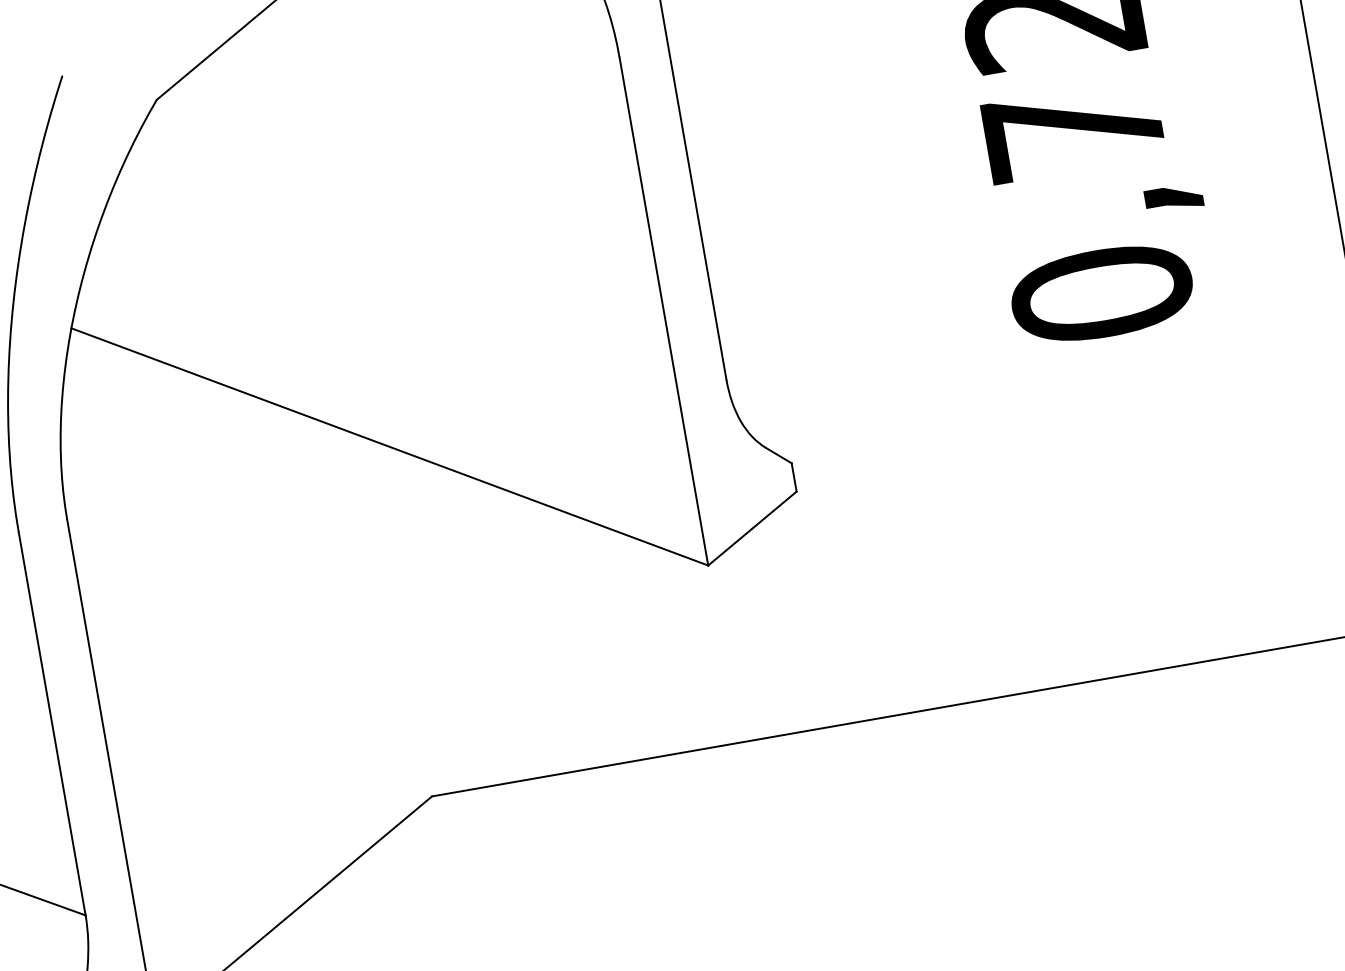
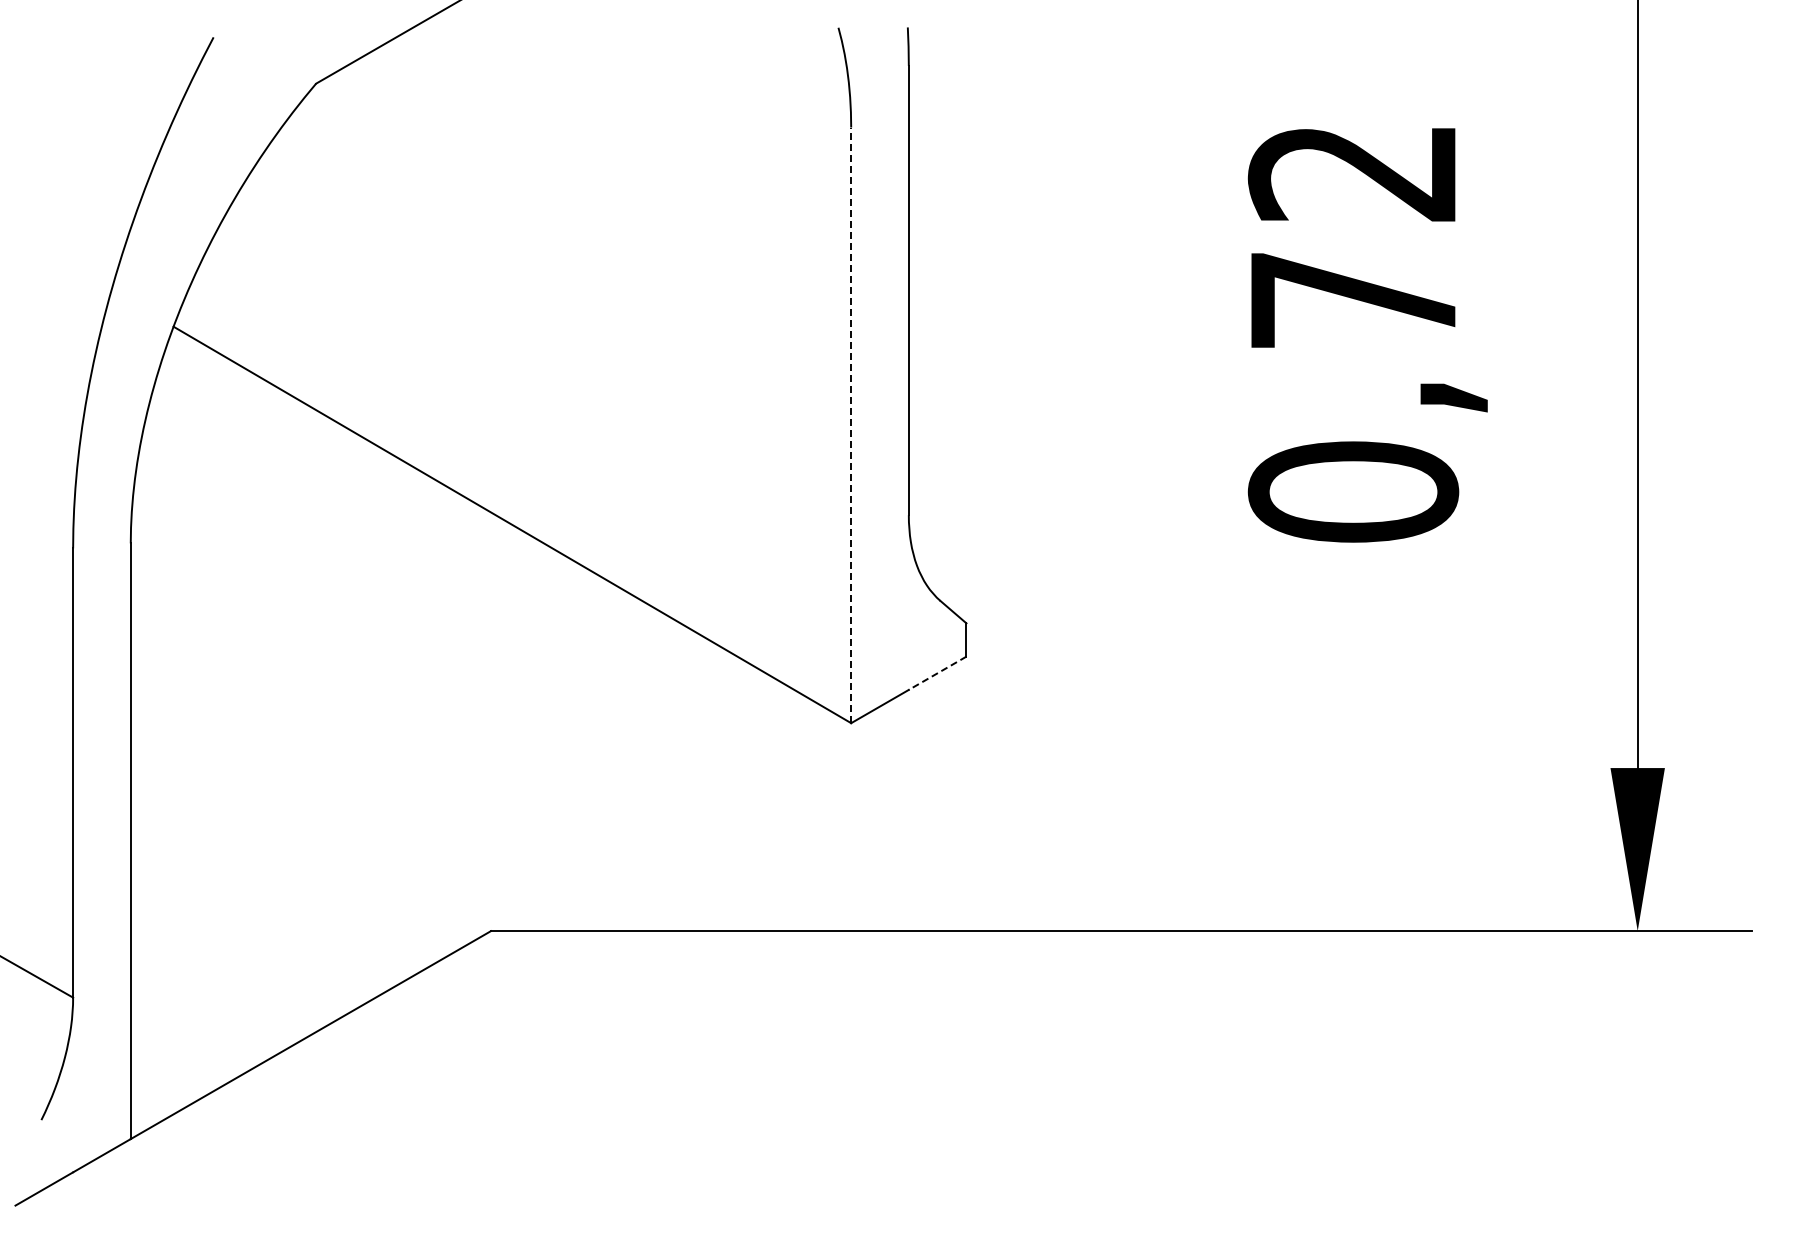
line: (664, 311) -> (851, 425), solid -> dashed
line: (774, 510) -> (937, 673), solid -> dashed

